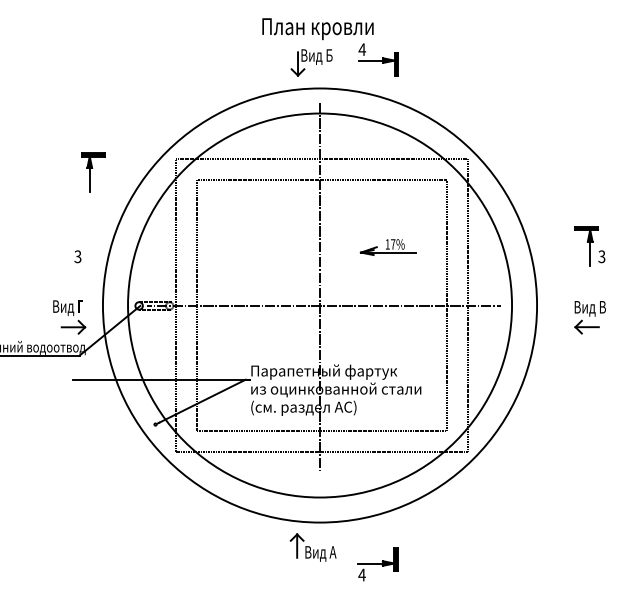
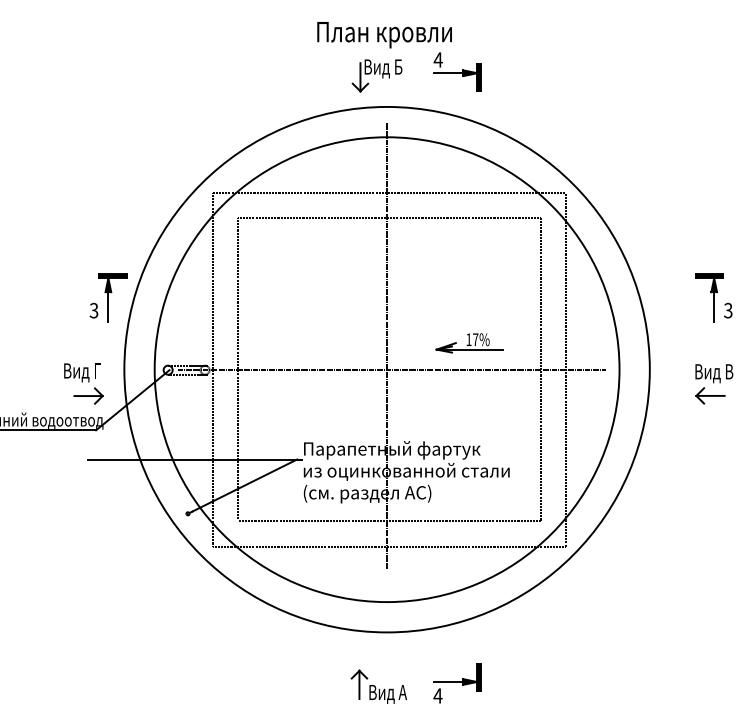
part: (93, 172) -> (112, 297), moved
part: (388, 247) -> (469, 343), moved
part: (312, 547) -> (378, 686), moved

